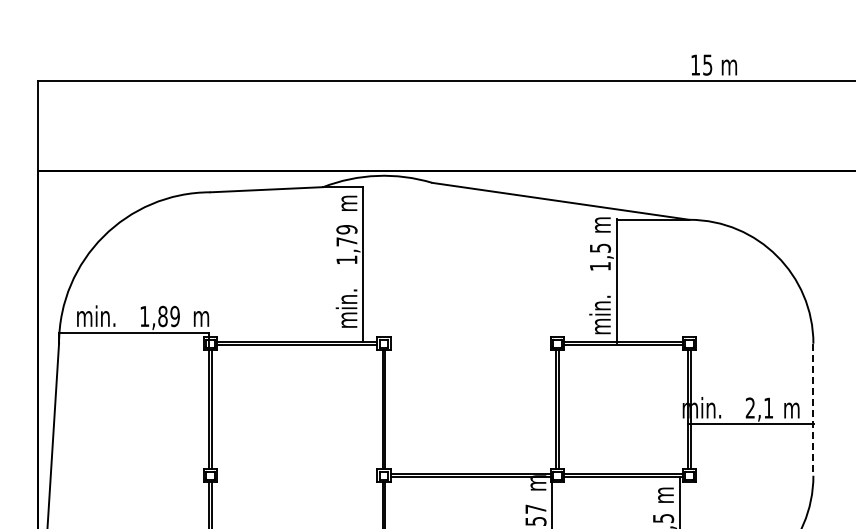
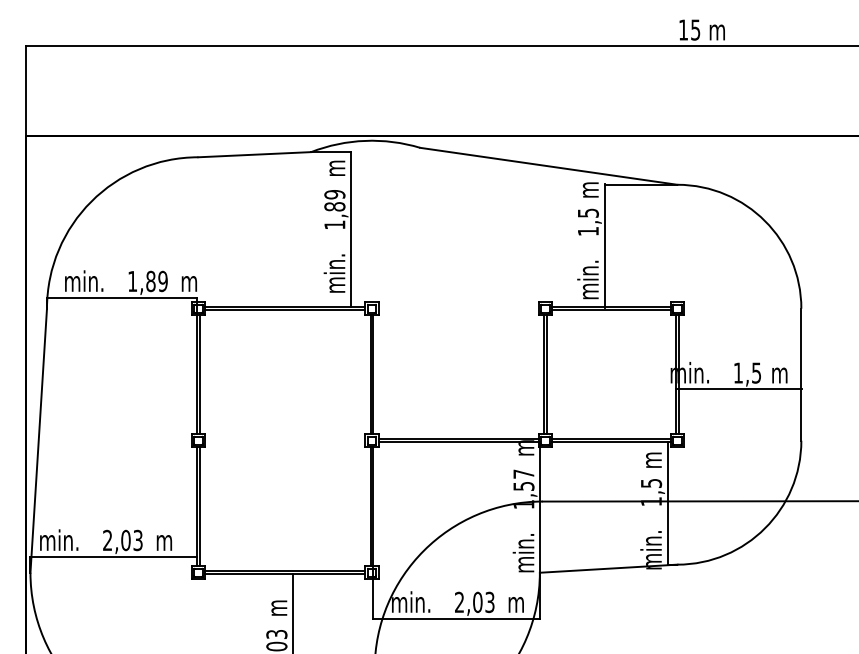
text: (346, 241) -> (334, 206), 1,79 -> 1,89
text: (758, 407) -> (746, 372), 2,1 -> 1,5
line: (813, 410) -> (801, 375), dashed -> solid

